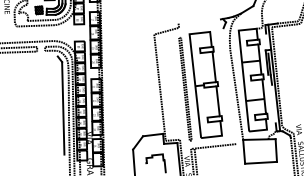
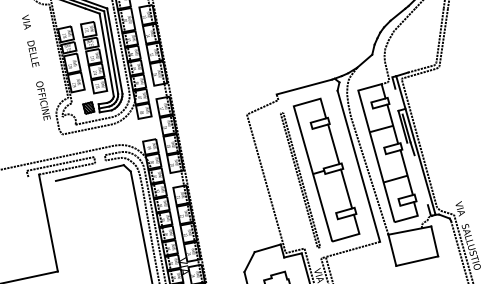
line: (199, 21) -> (304, 86), added
line: (31, 57) -> (89, 172), added
line: (229, 85) -> (358, 165), added

